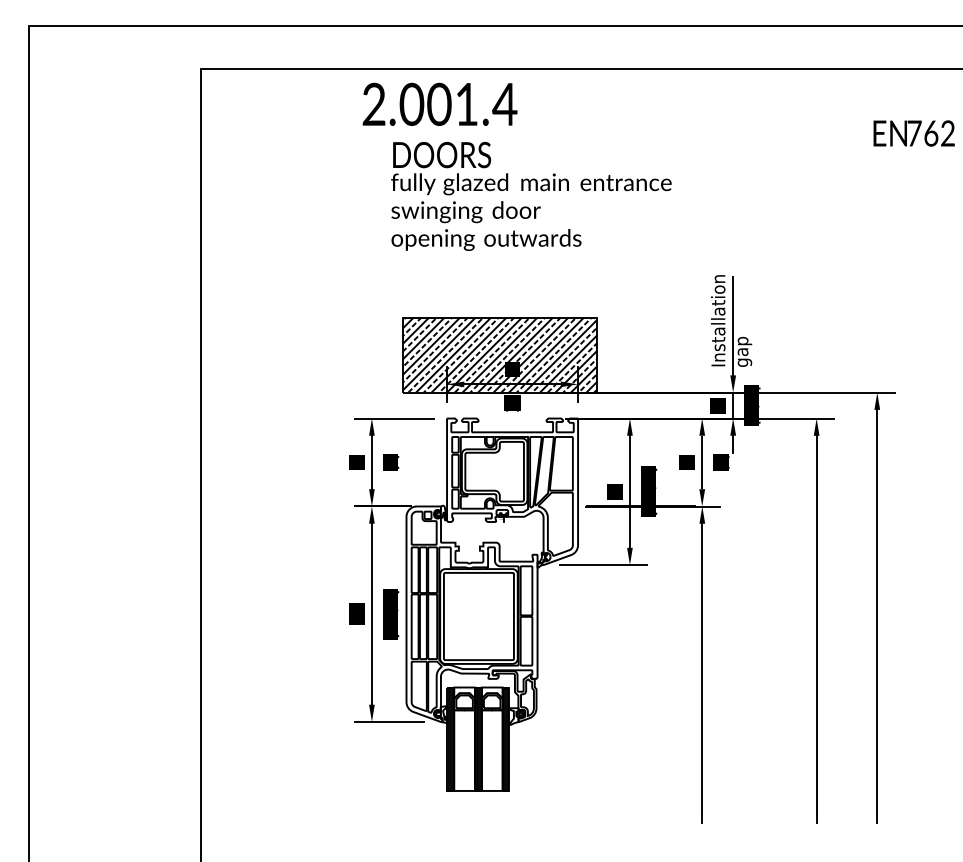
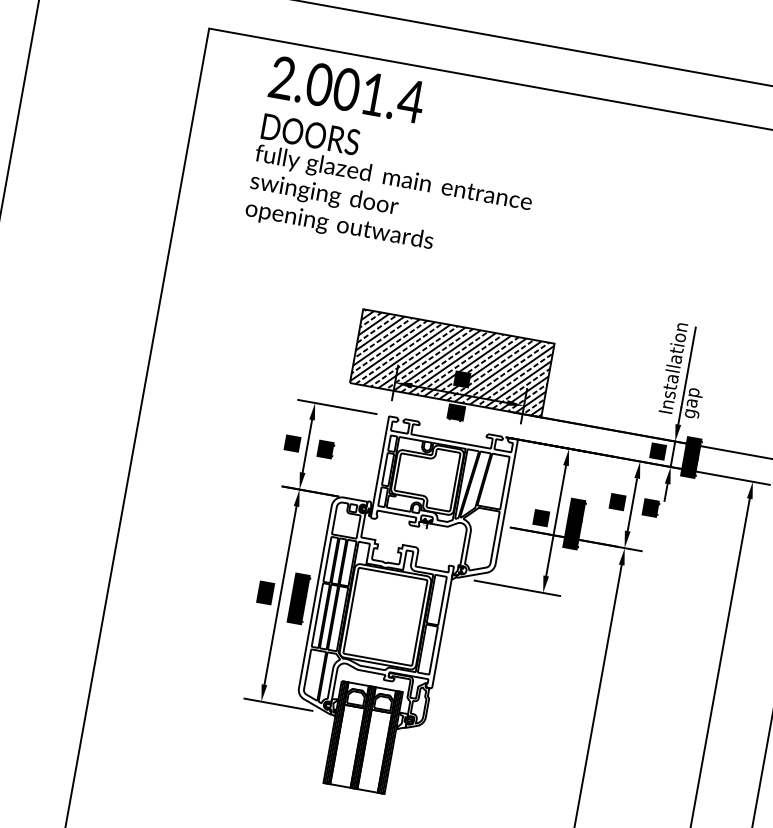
text: (439, 103) -> (346, 88), moved
text: (531, 196) -> (391, 191), moved

